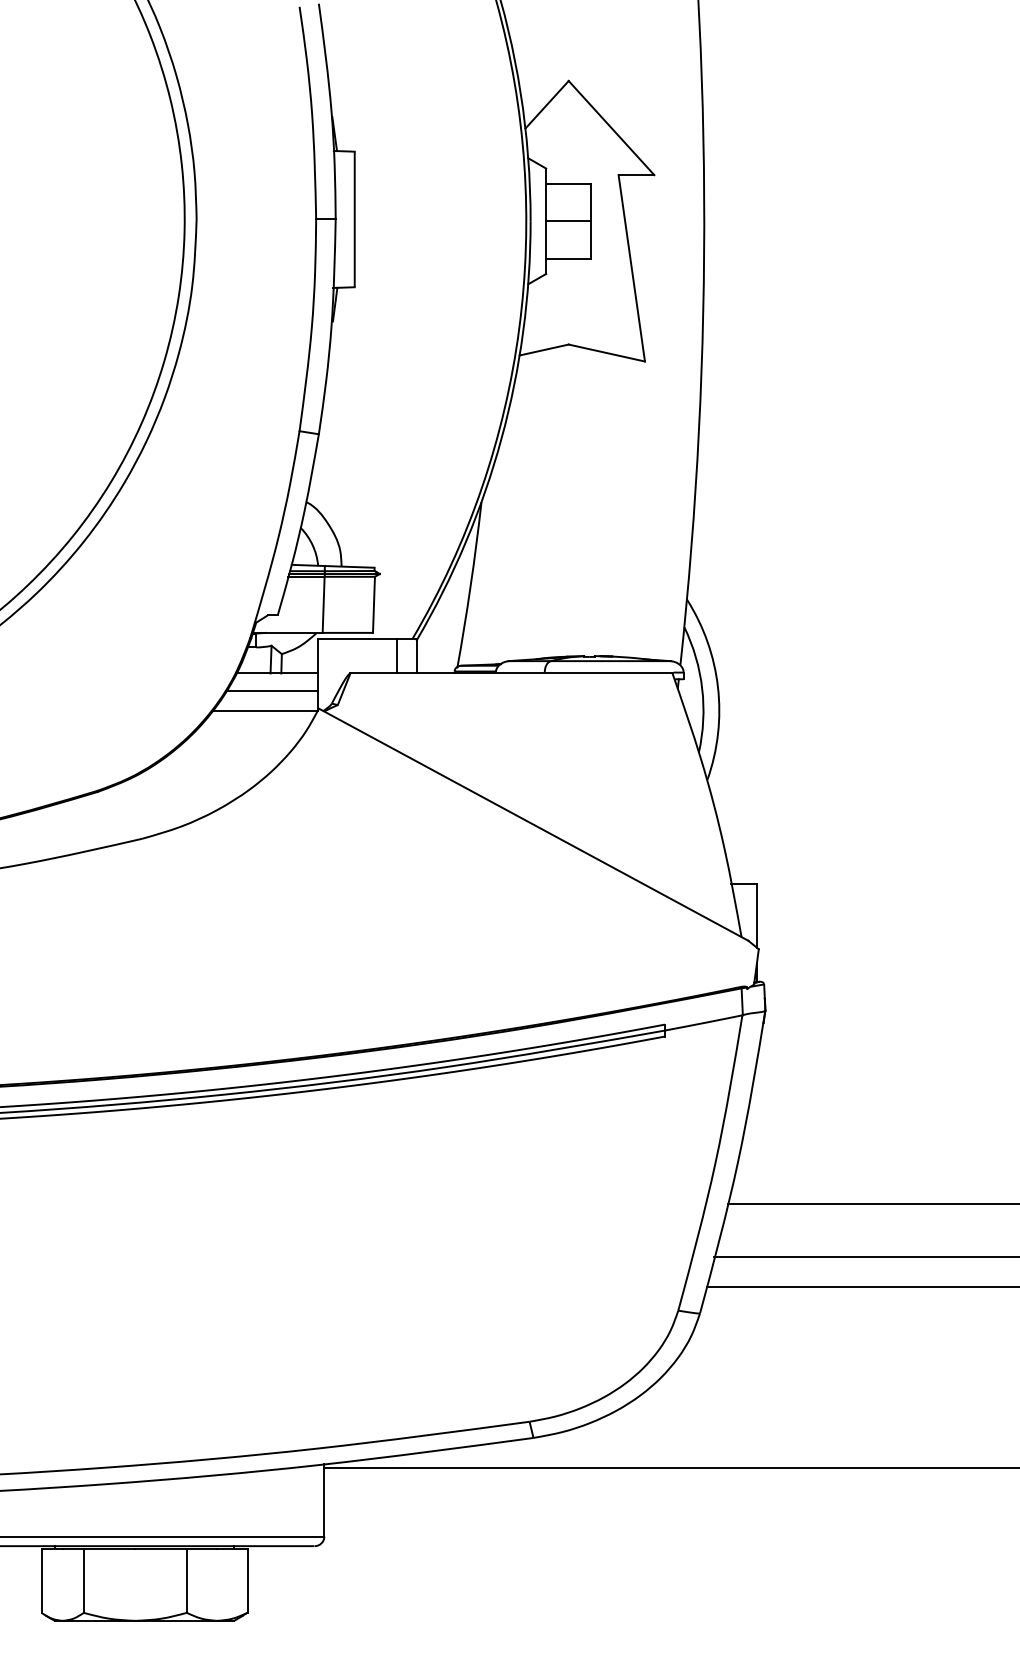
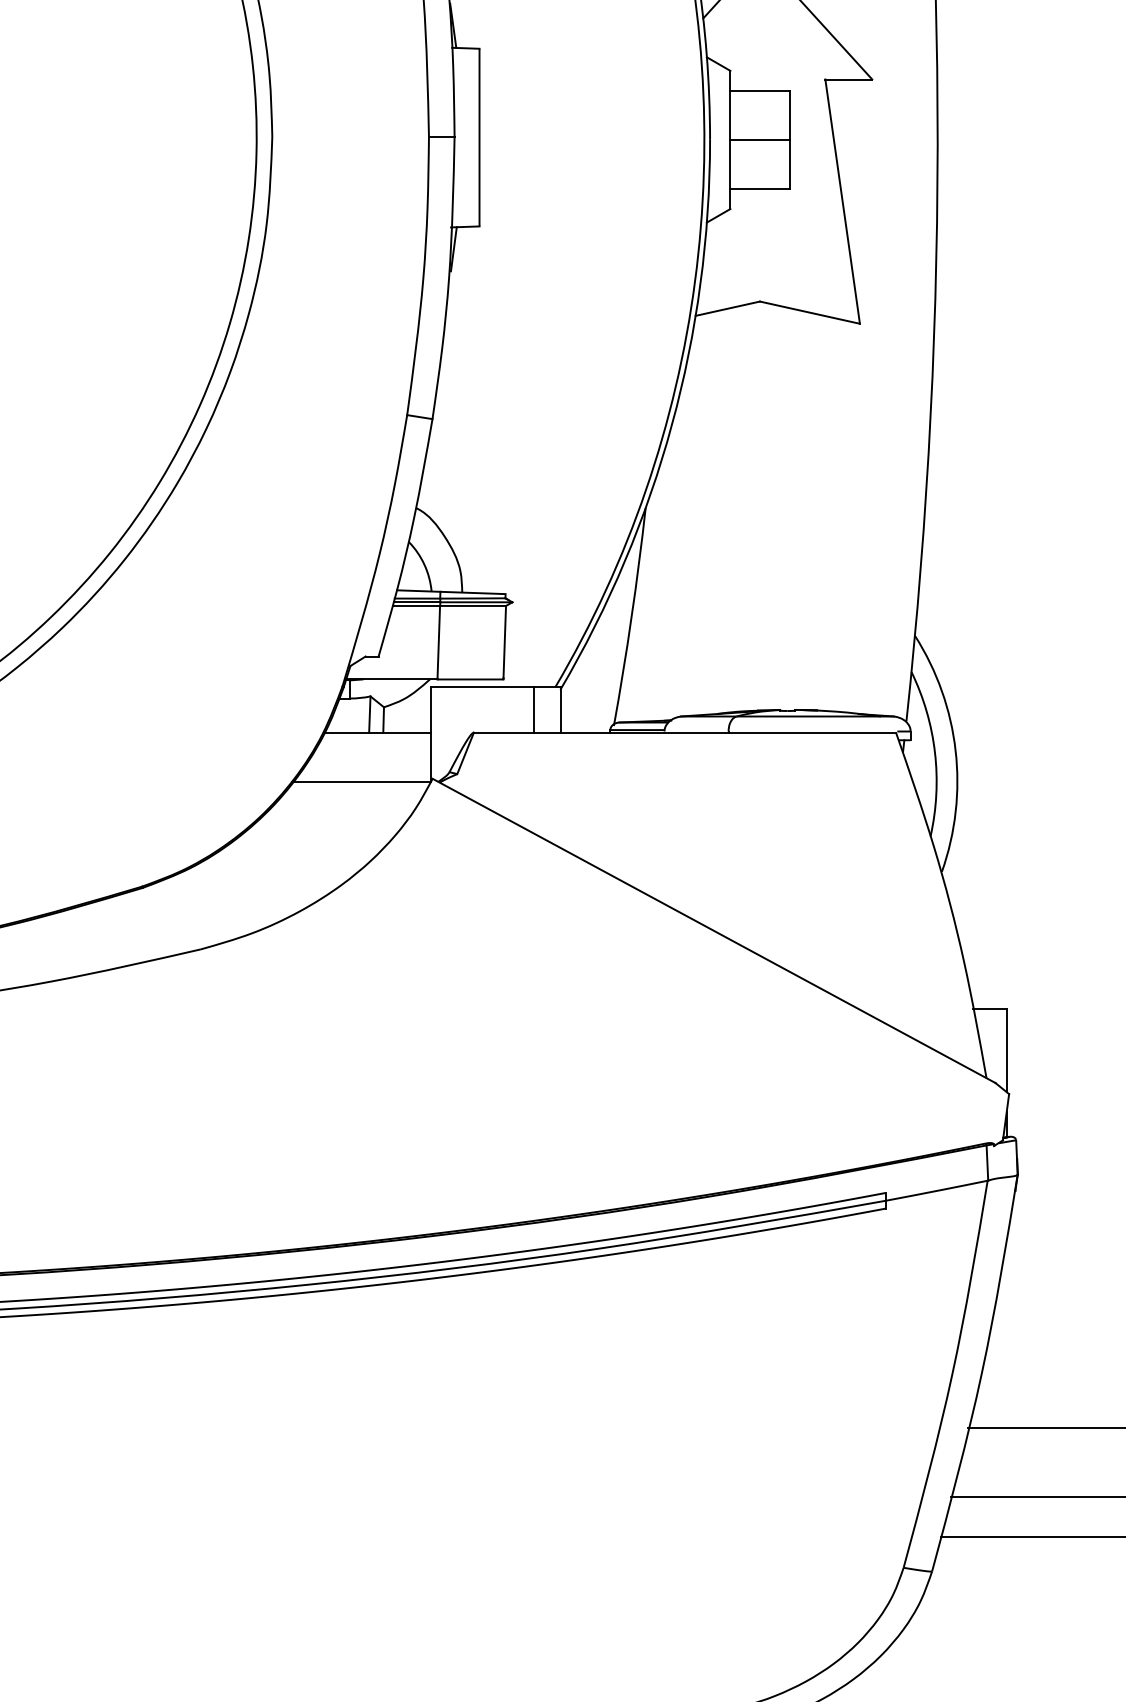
line: (271, 690) -> (370, 754), removed

